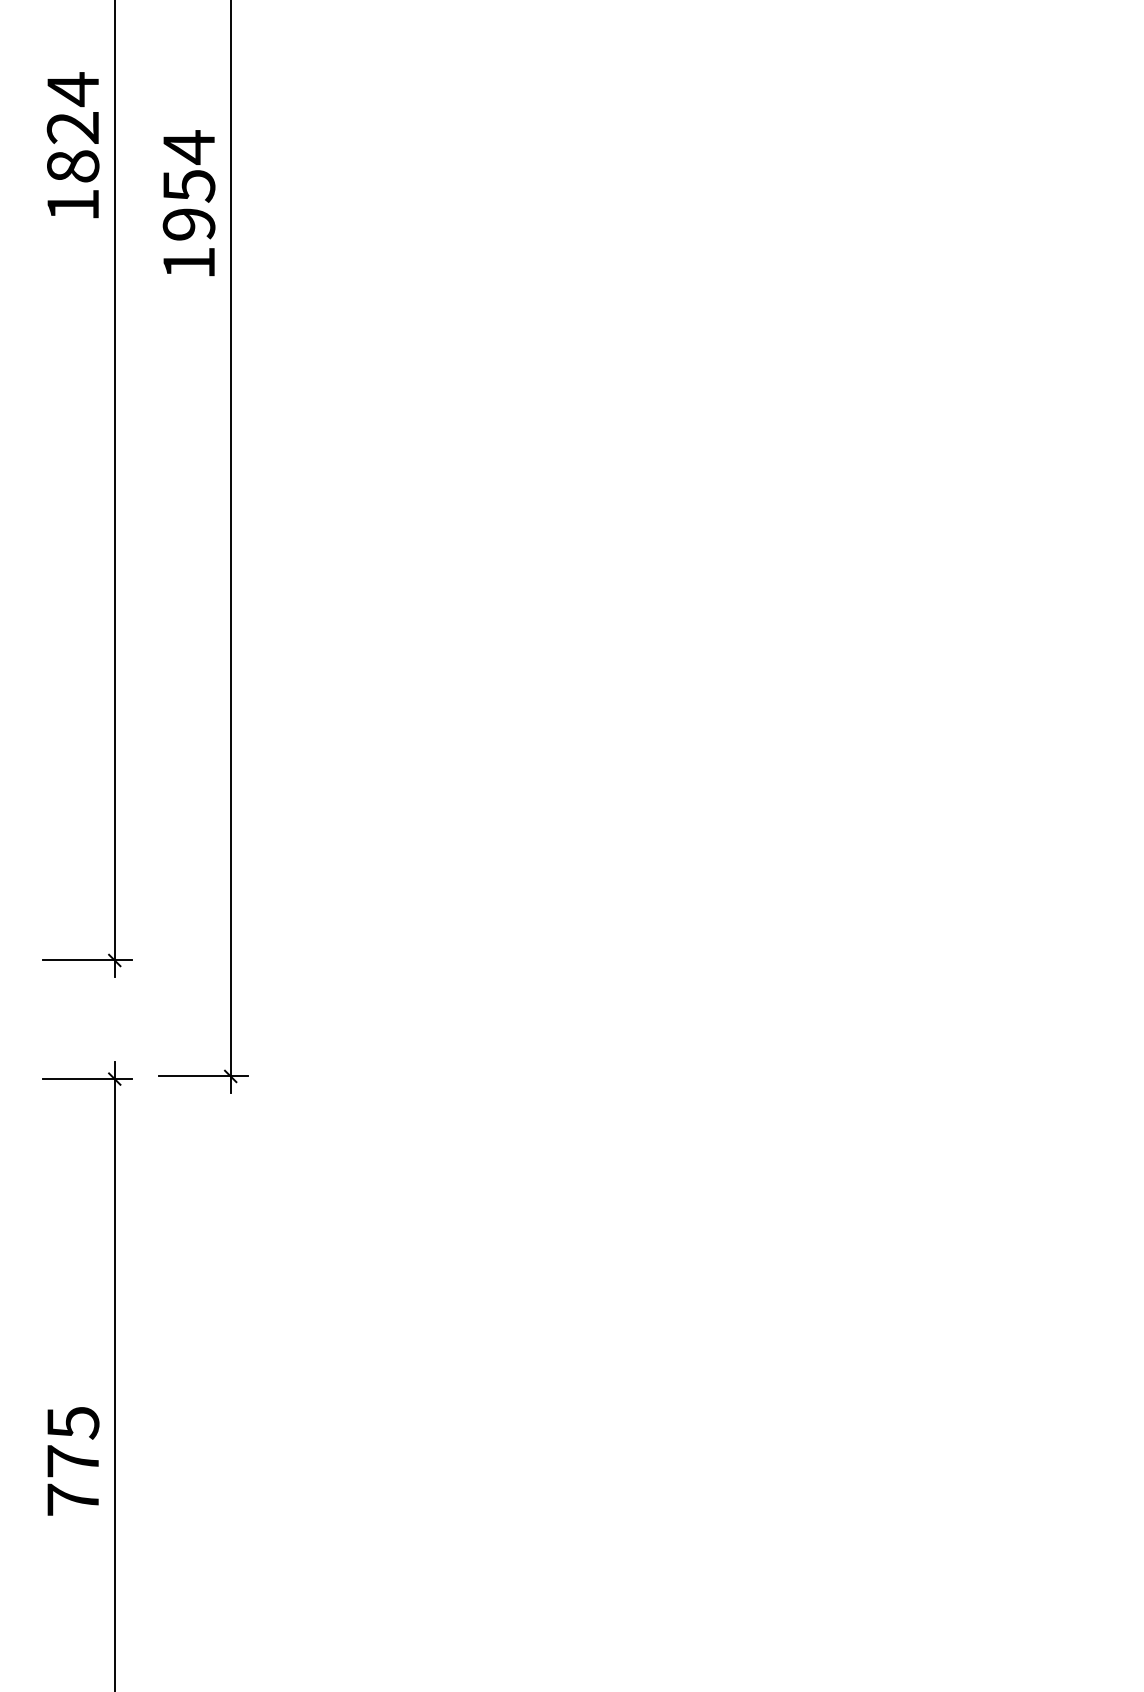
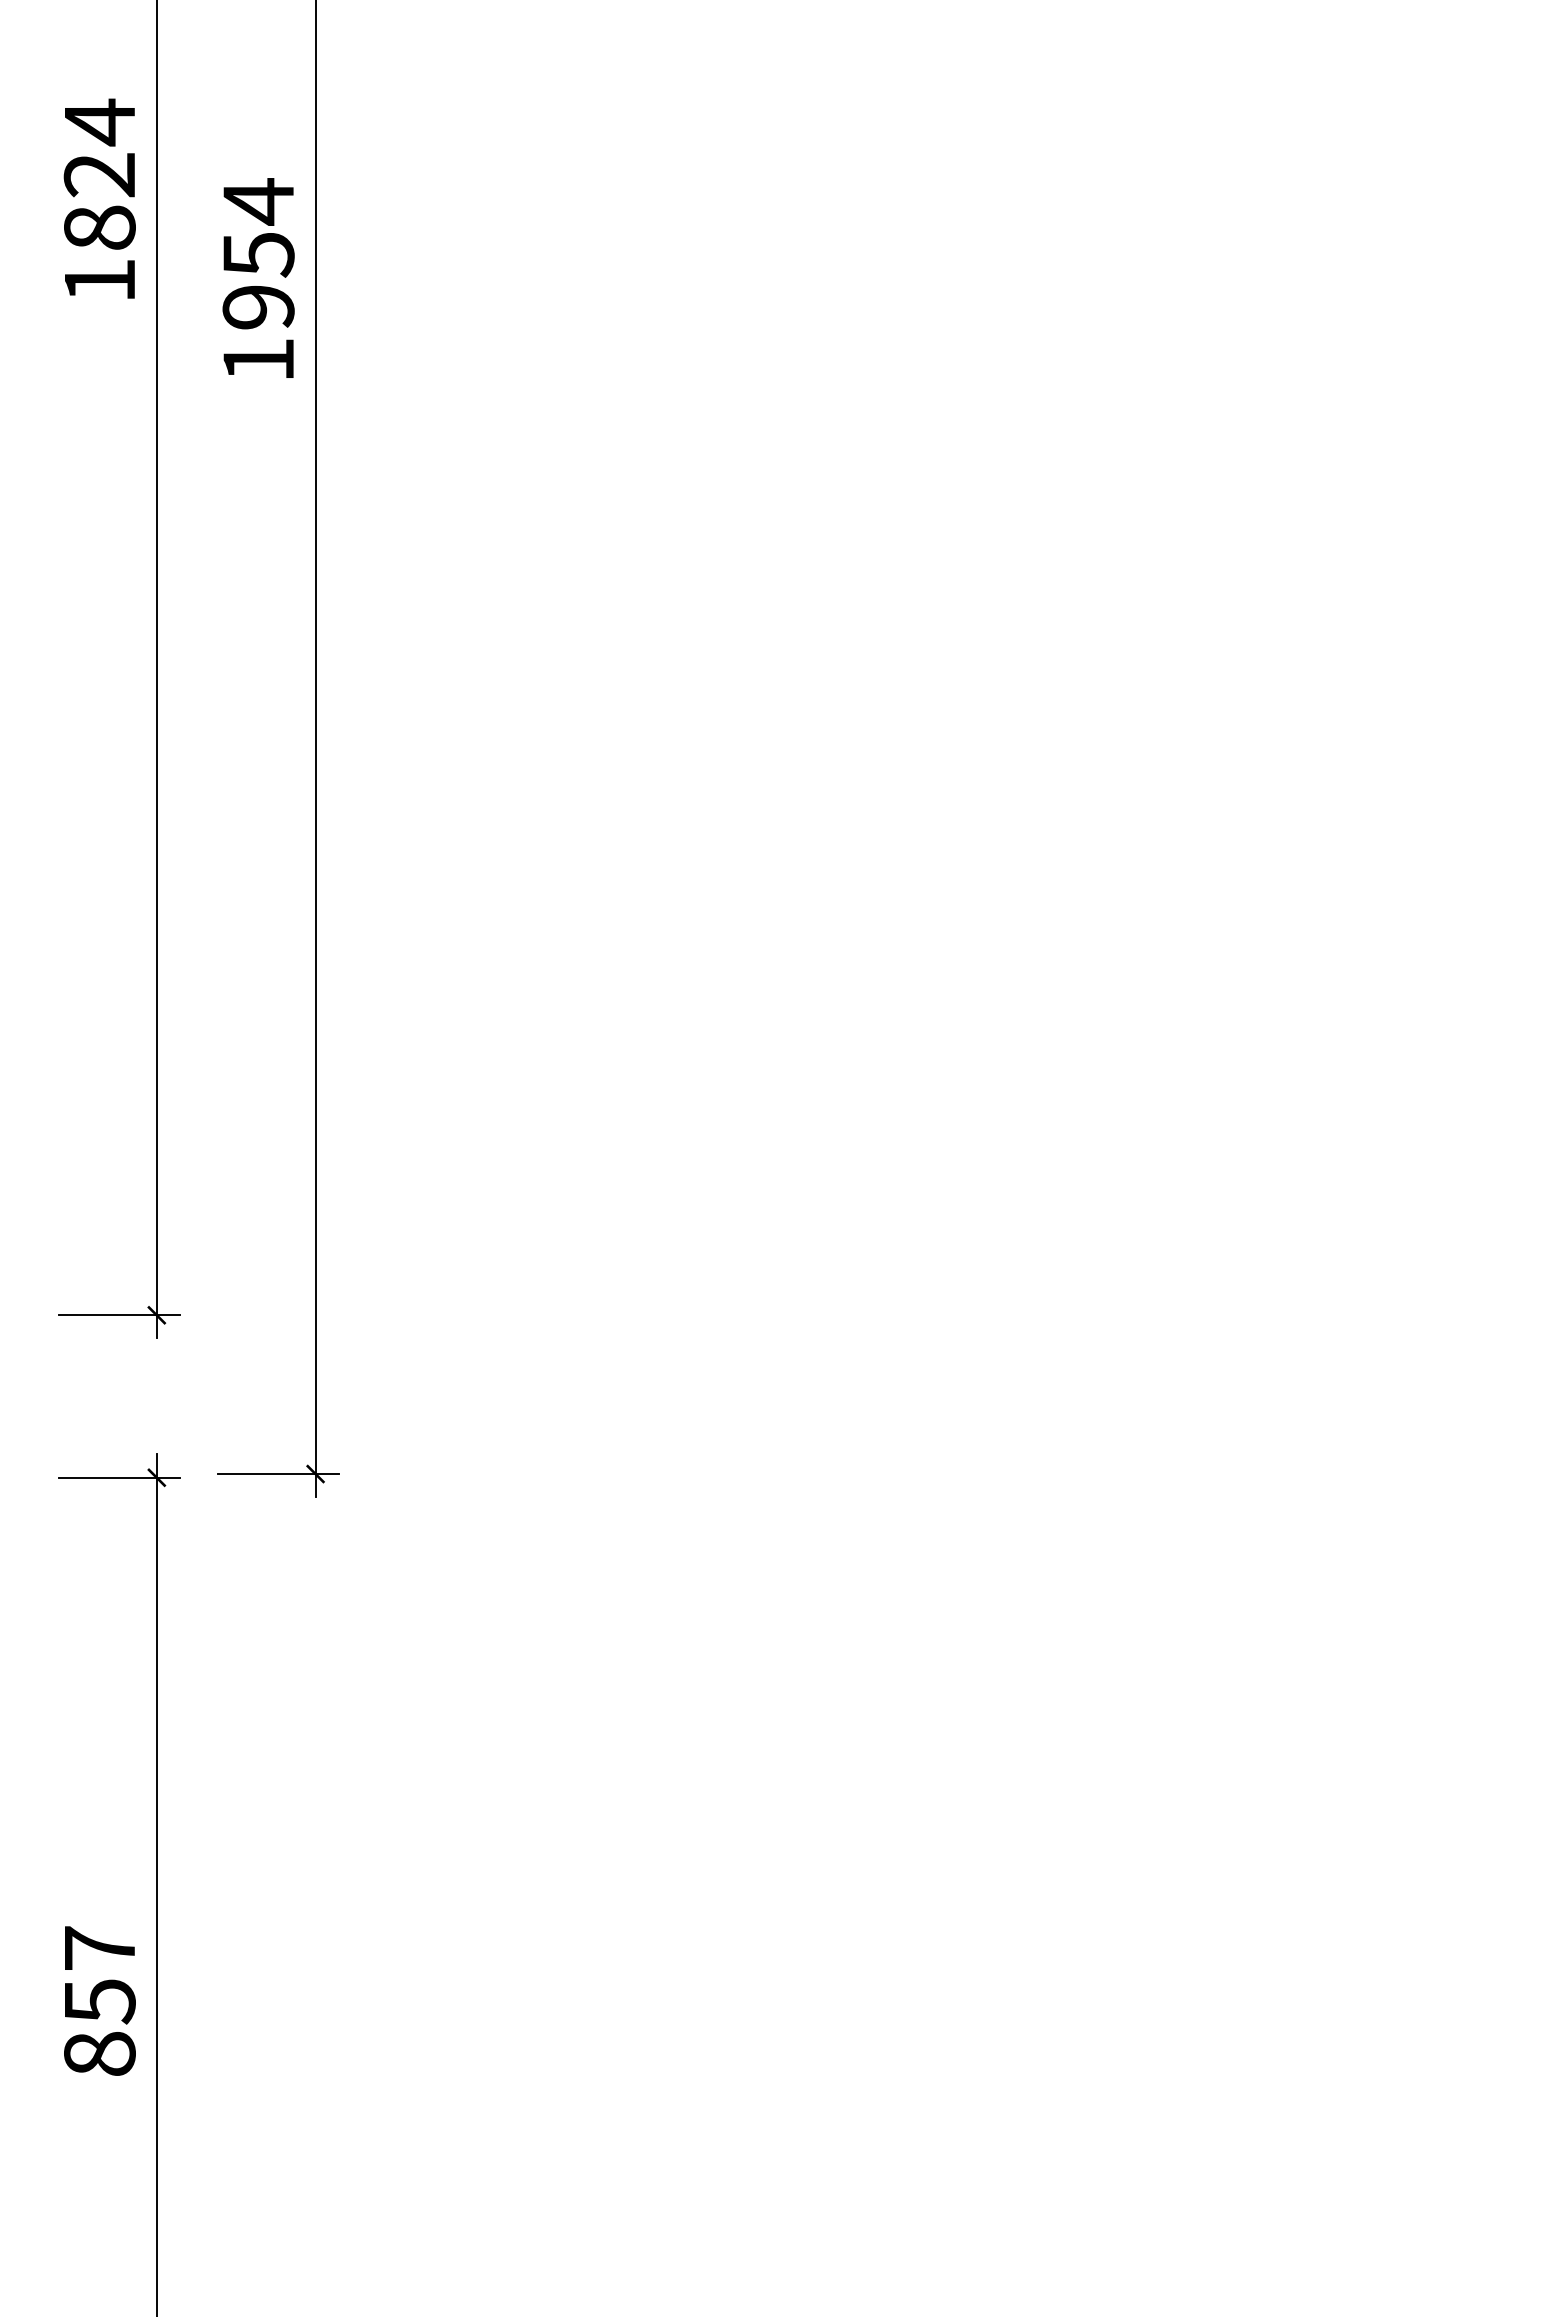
text: (72, 1460) -> (99, 2000), 775 -> 857

